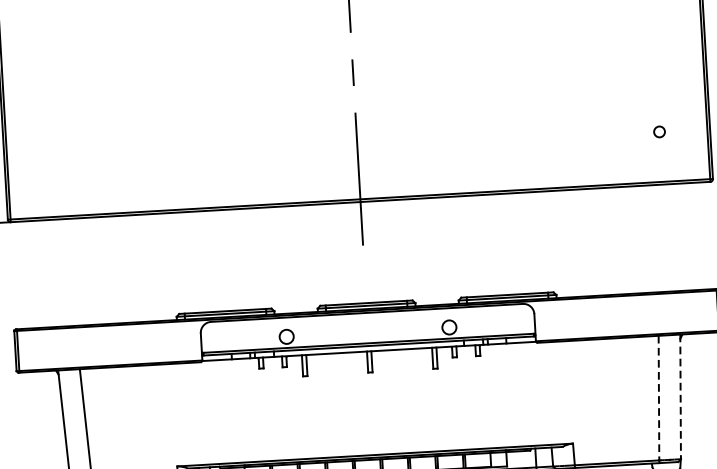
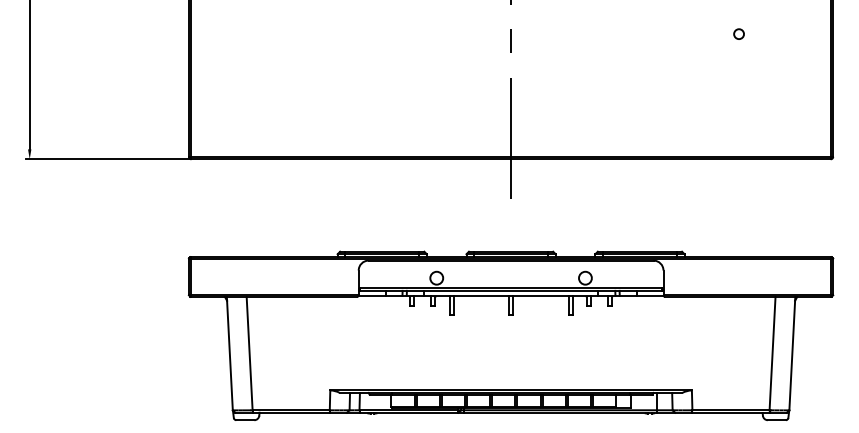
circle: (658, 131) -> (738, 33), moved
line: (680, 396) -> (792, 353), dashed -> solid
line: (658, 398) -> (772, 353), dashed -> solid

